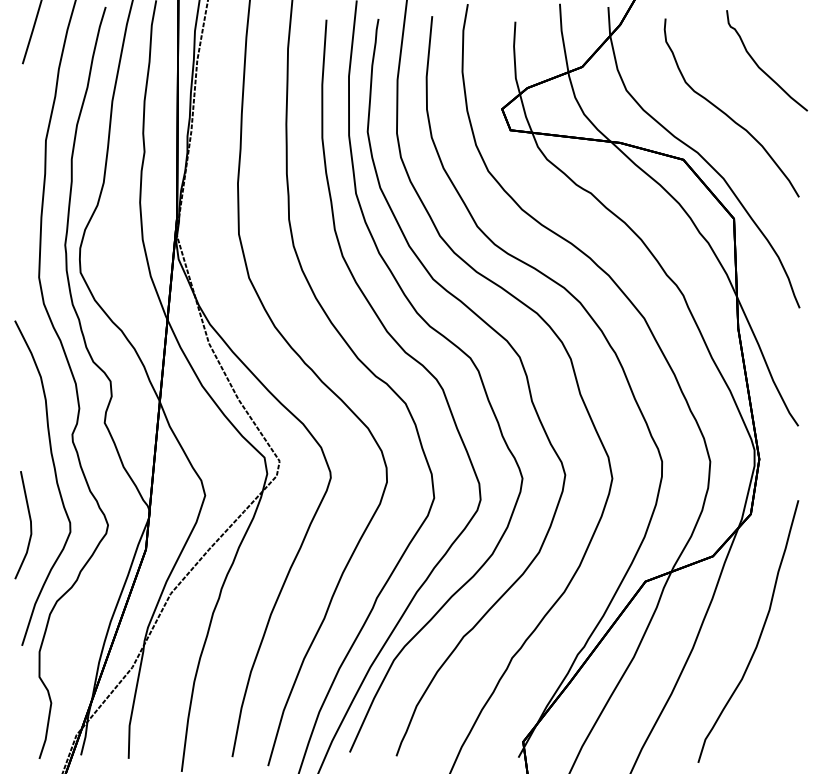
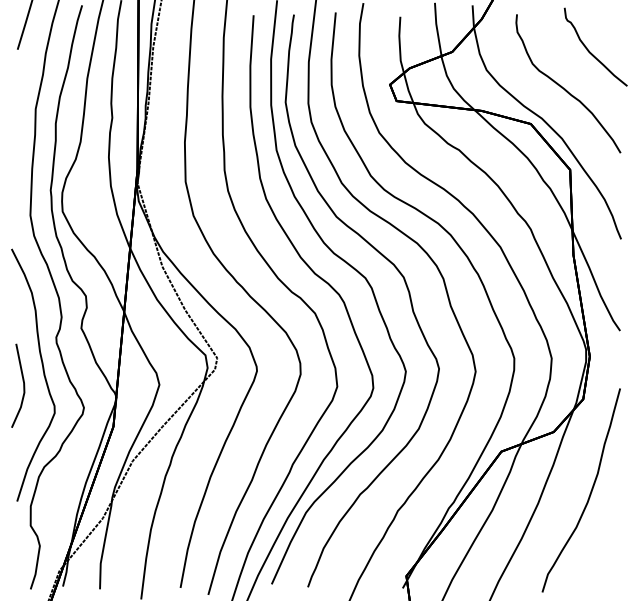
line: (30, 524) -> (23, 385), moved

